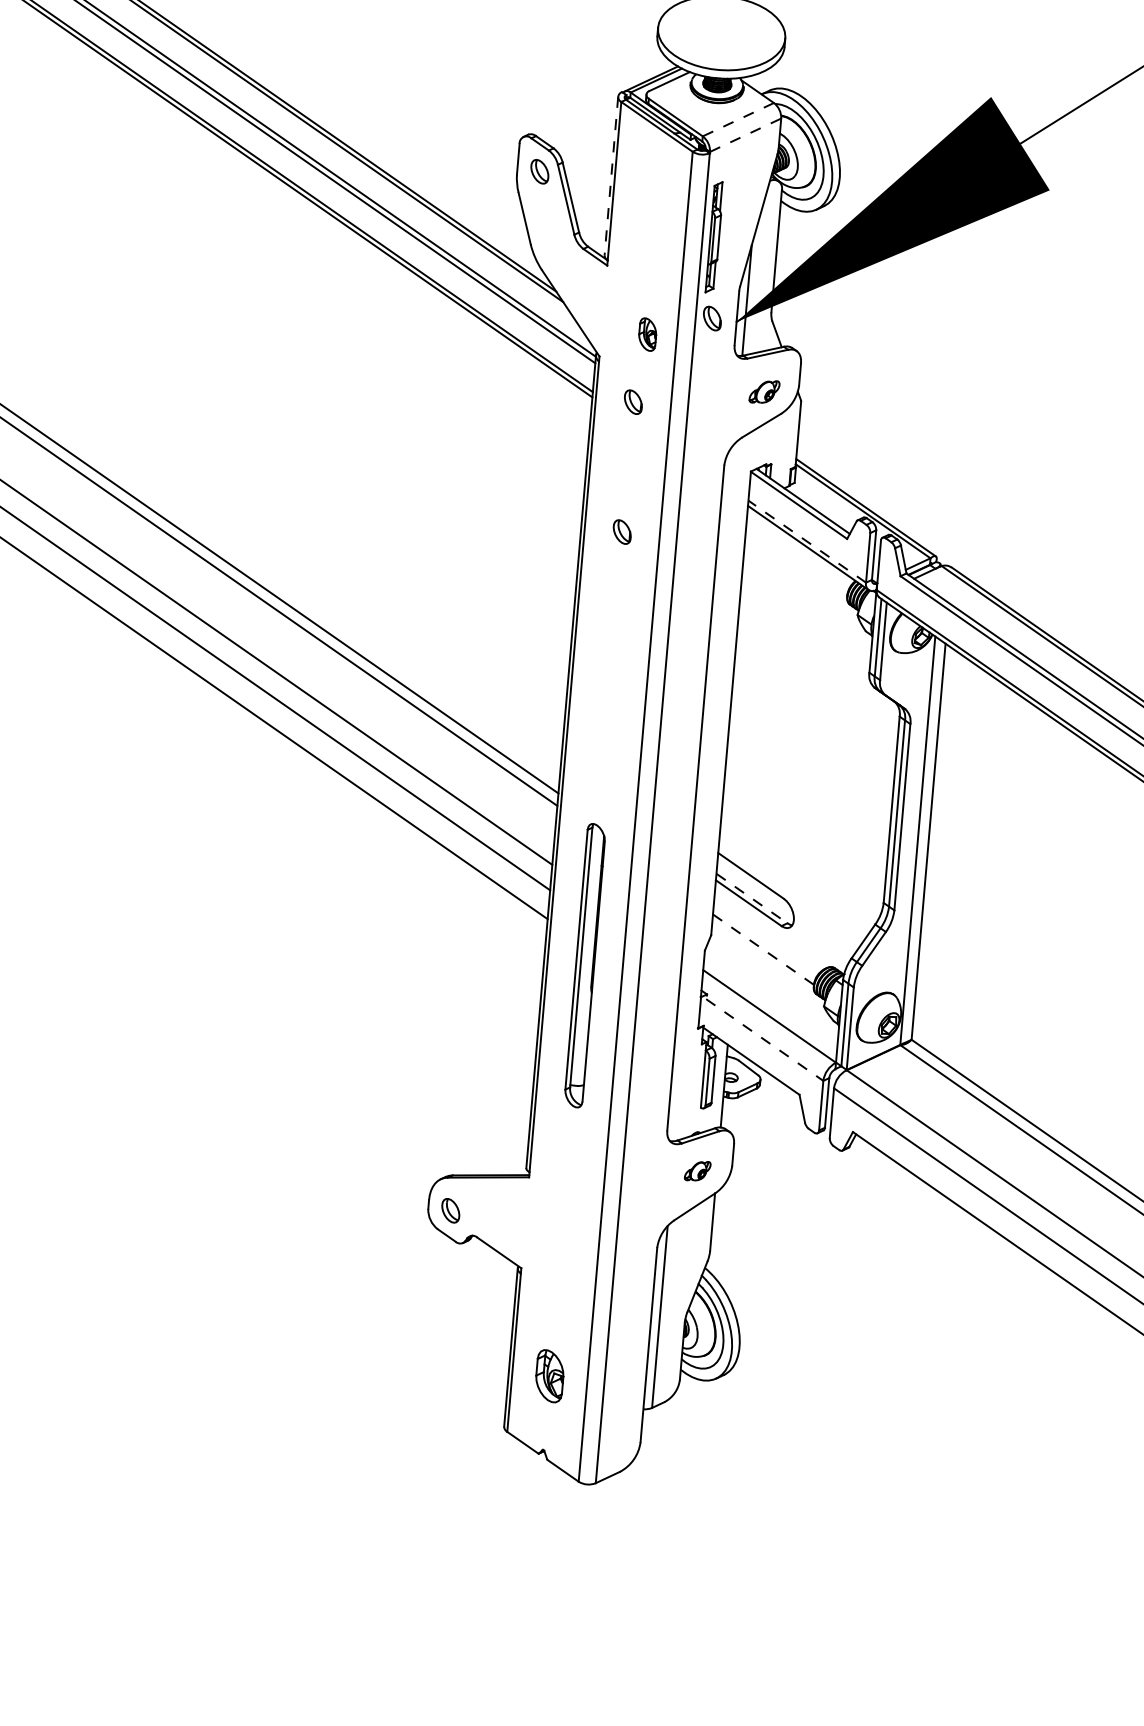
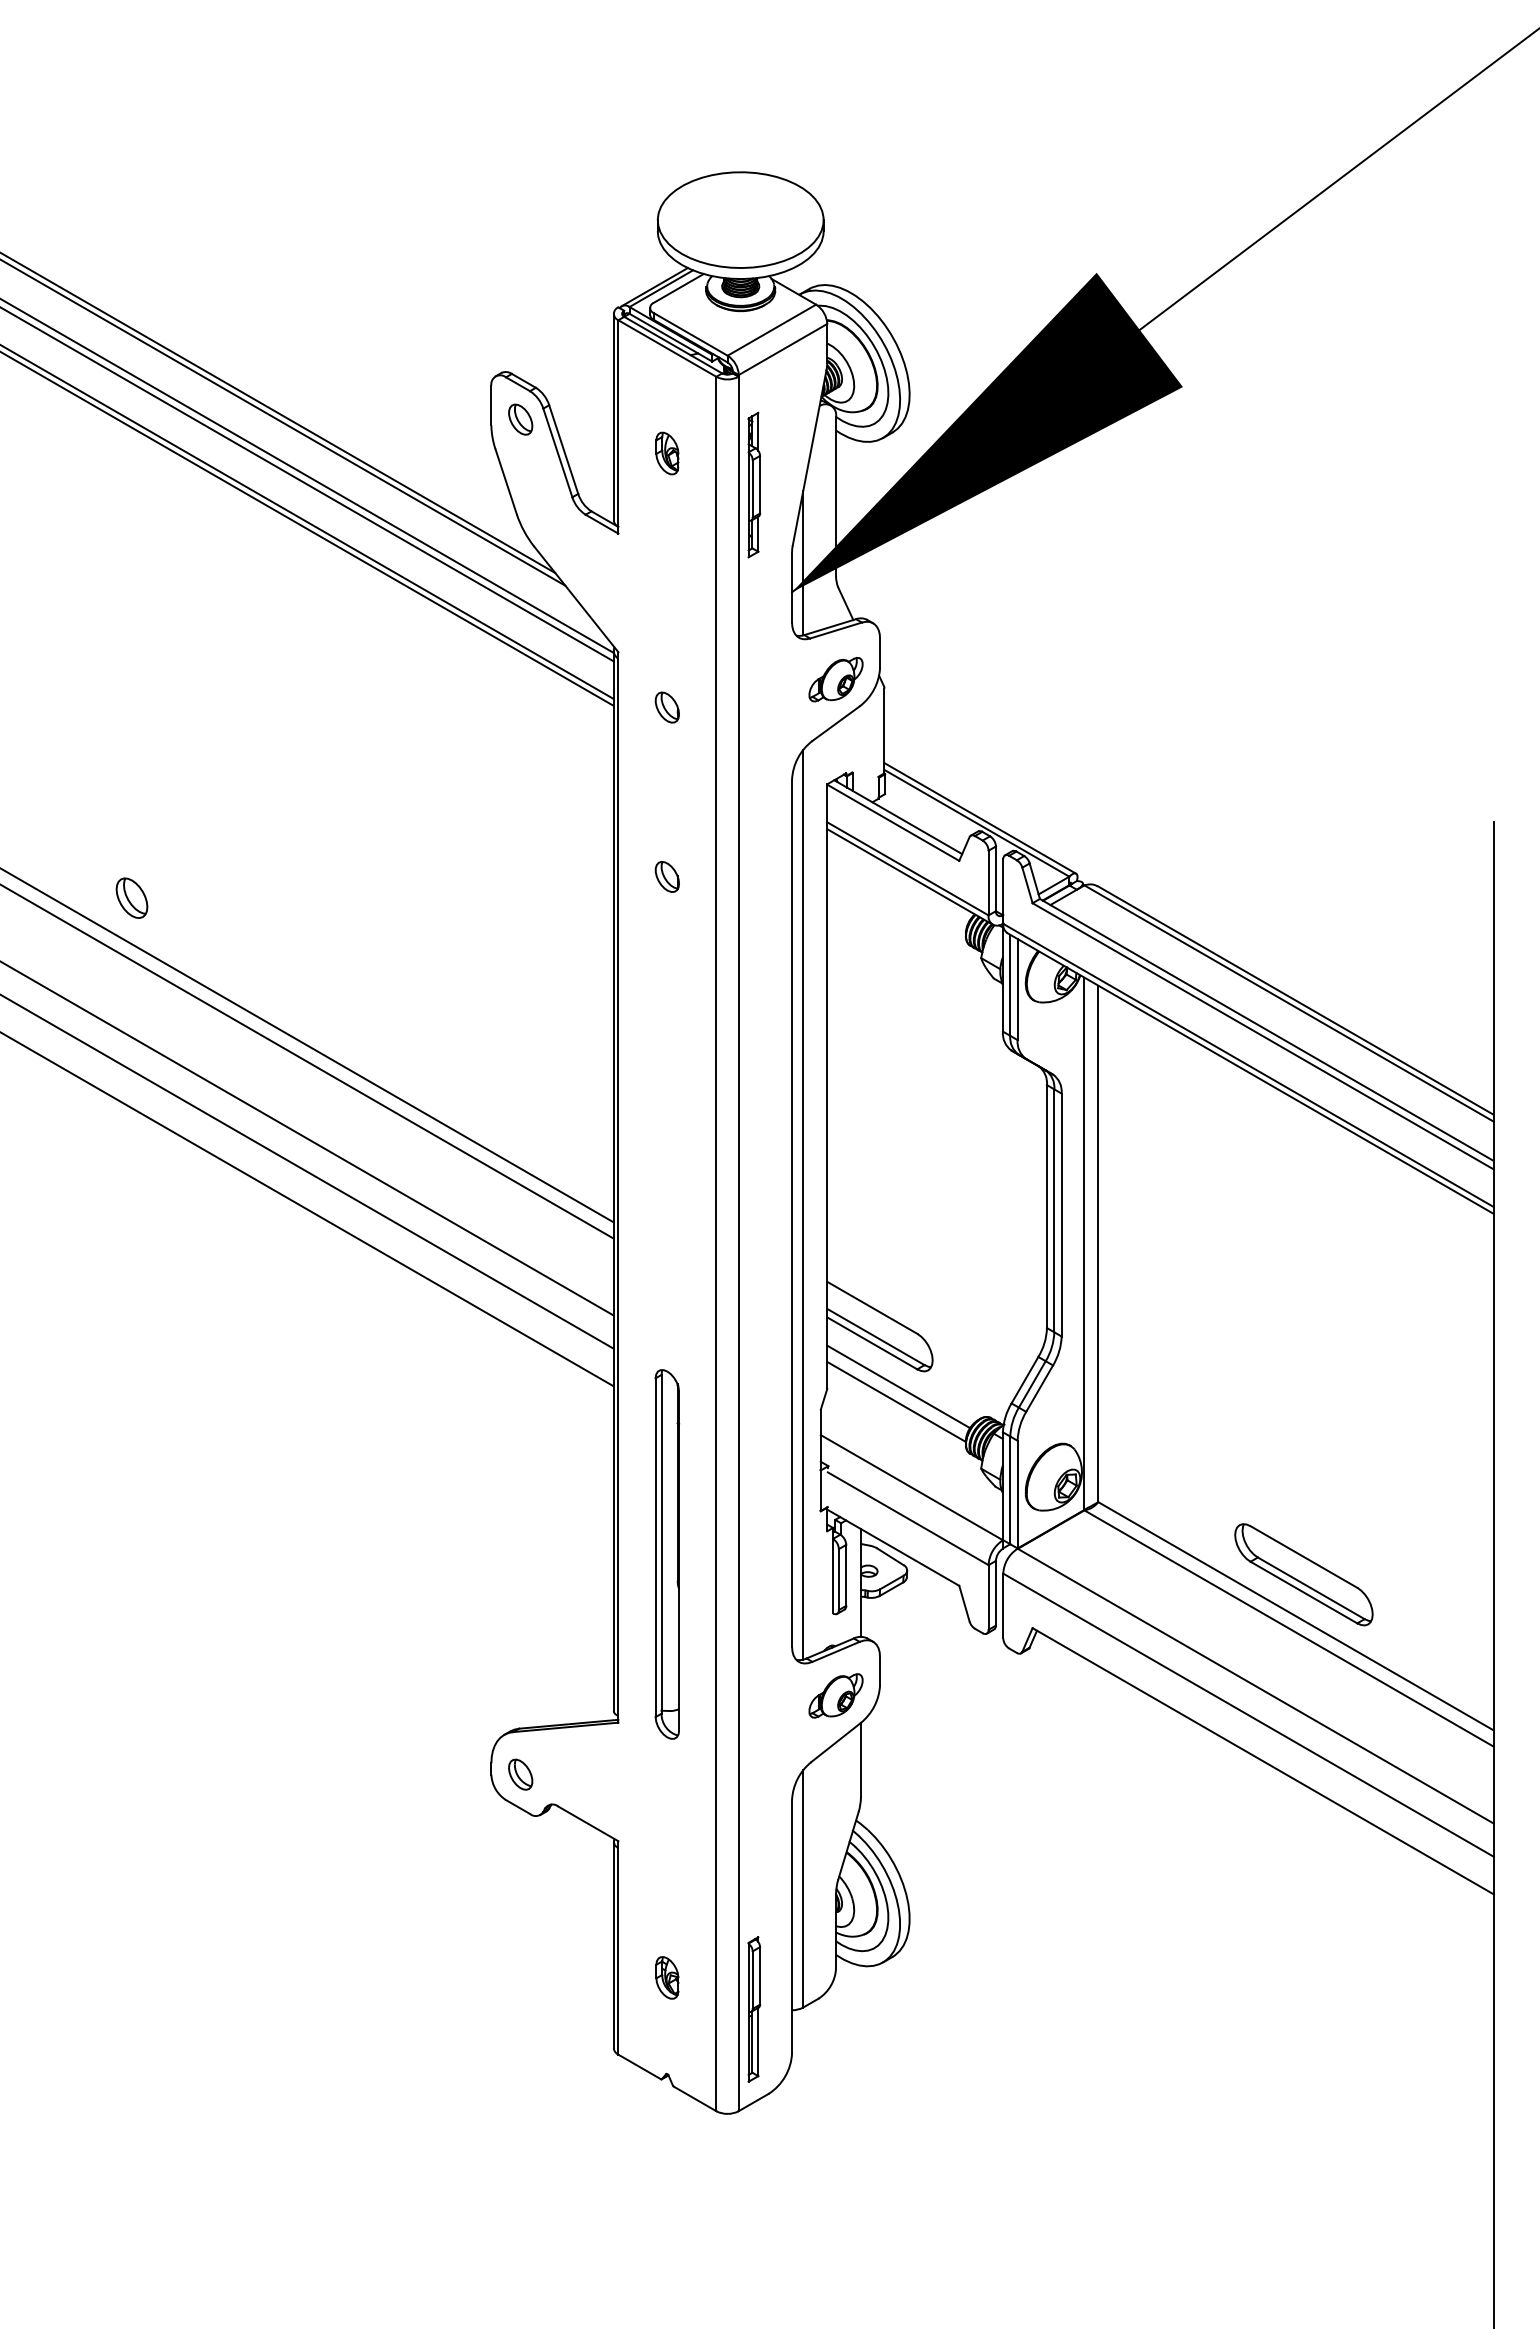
line: (738, 119) -> (771, 330), dashed -> solid
line: (745, 135) -> (783, 349), dashed -> solid
line: (611, 176) -> (613, 417), dashed -> solid
part: (711, 318) -> (759, 590), removed
part: (647, 334) -> (667, 453), moved
part: (764, 391) -> (835, 679), size x1.43
part: (210, 512) -> (131, 897), added
line: (806, 541) -> (907, 868), dashed -> solid
line: (705, 792) -> (803, 1204), added
line: (752, 898) -> (876, 1337), dashed -> solid
line: (766, 937) -> (898, 1386), added
line: (763, 949) -> (896, 1401), dashed -> solid
part: (585, 965) -> (667, 1554), moved
line: (764, 1039) -> (908, 1518), dashed -> solid
part: (1064, 1108) -> (1303, 1574), added
part: (697, 1170) -> (835, 1695), size x1.67
part: (550, 1375) -> (667, 1977), size x0.62
part: (614, 1406) -> (754, 2009), added

